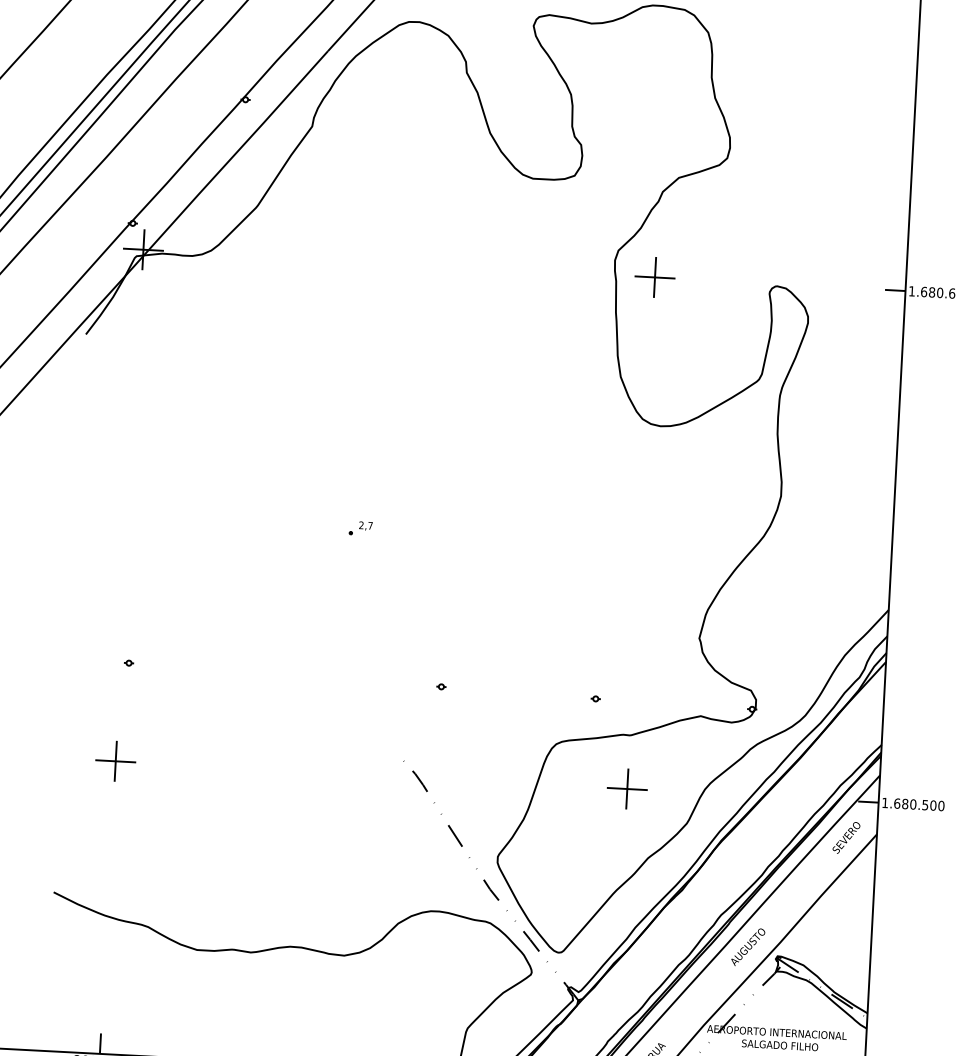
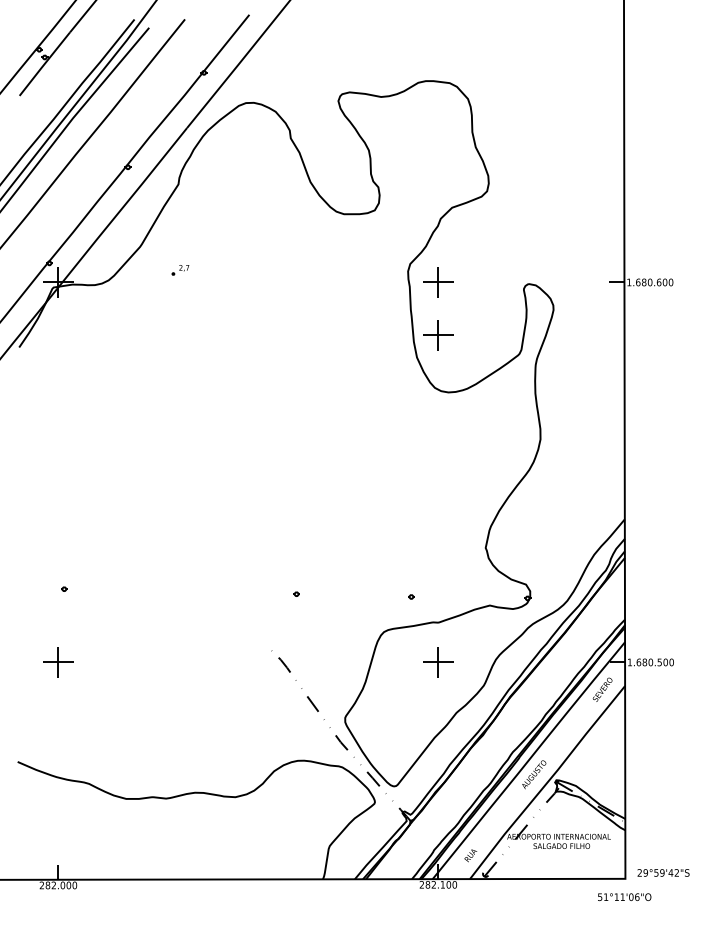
part: (651, 348) -> (438, 335), added
part: (360, 528) -> (180, 270), moved

